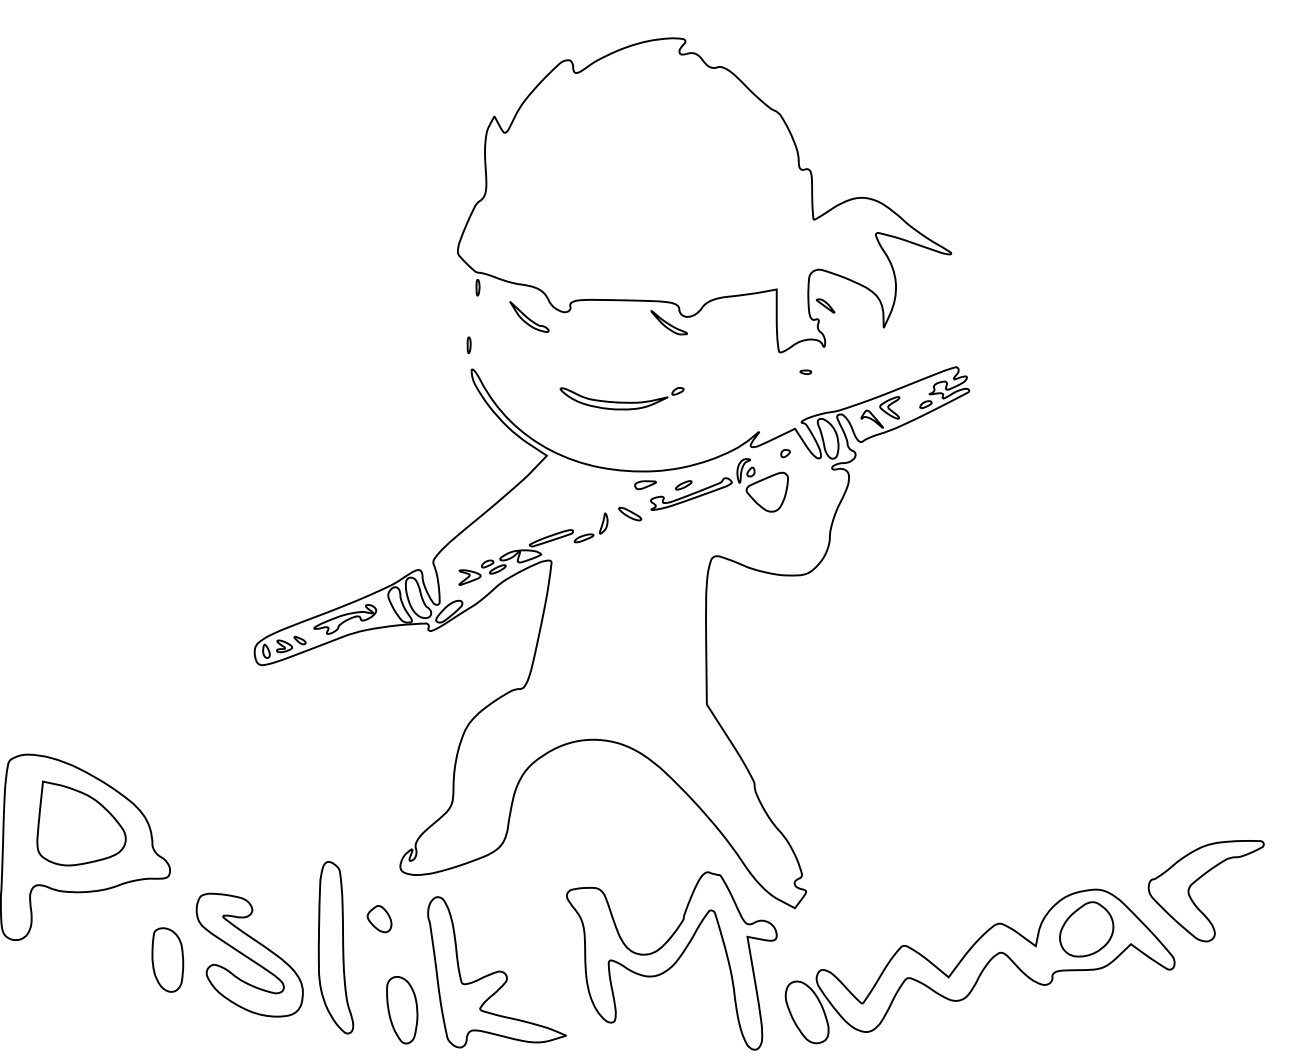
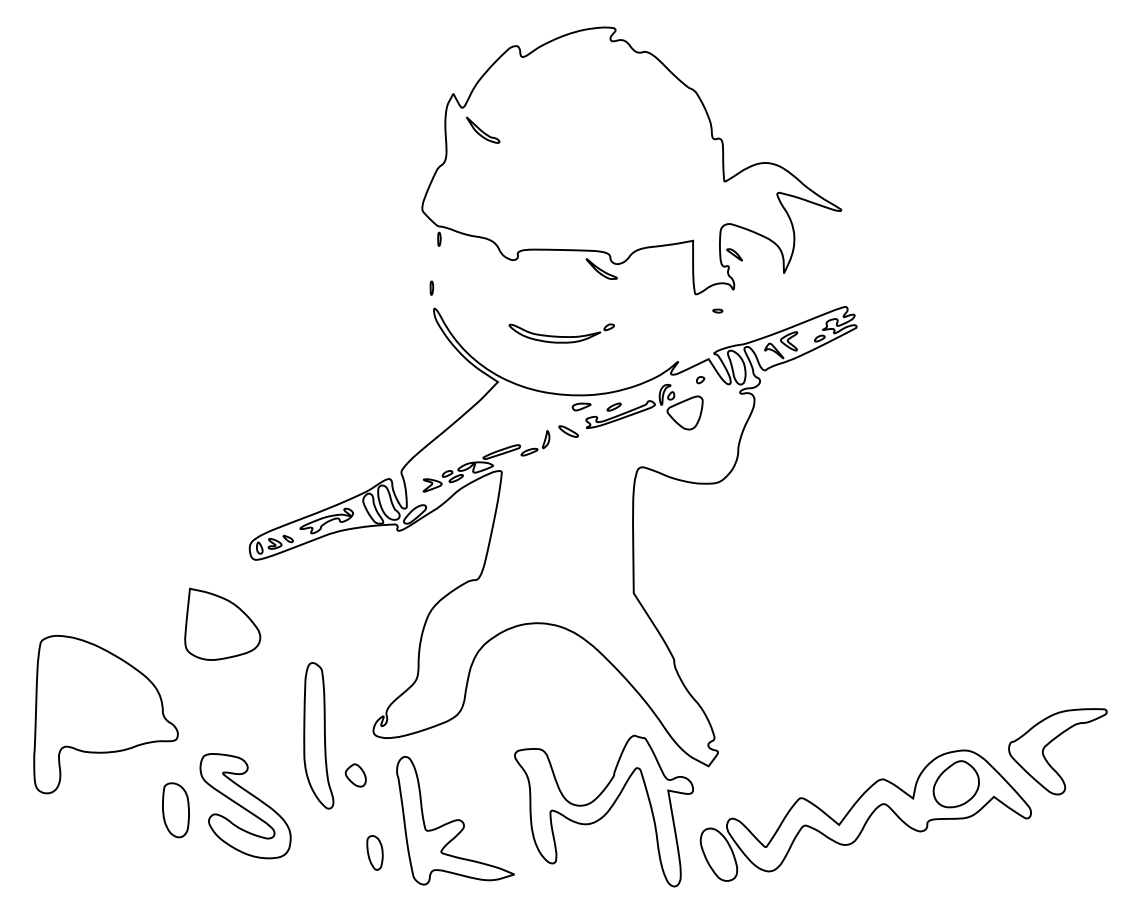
part: (529, 316) -> (483, 129), moved
part: (81, 822) -> (222, 623), moved
part: (335, 947) -> (318, 735), moved
part: (401, 1009) -> (374, 852), size x0.6

